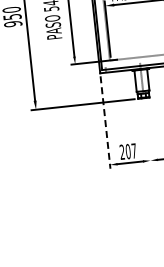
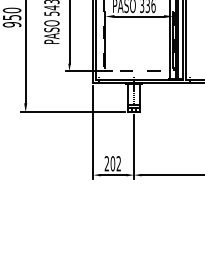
line: (105, 122) -> (93, 132), dashed -> solid
line: (147, 132) -> (134, 146), added
text: (133, 150) -> (118, 163), 207 -> 202

